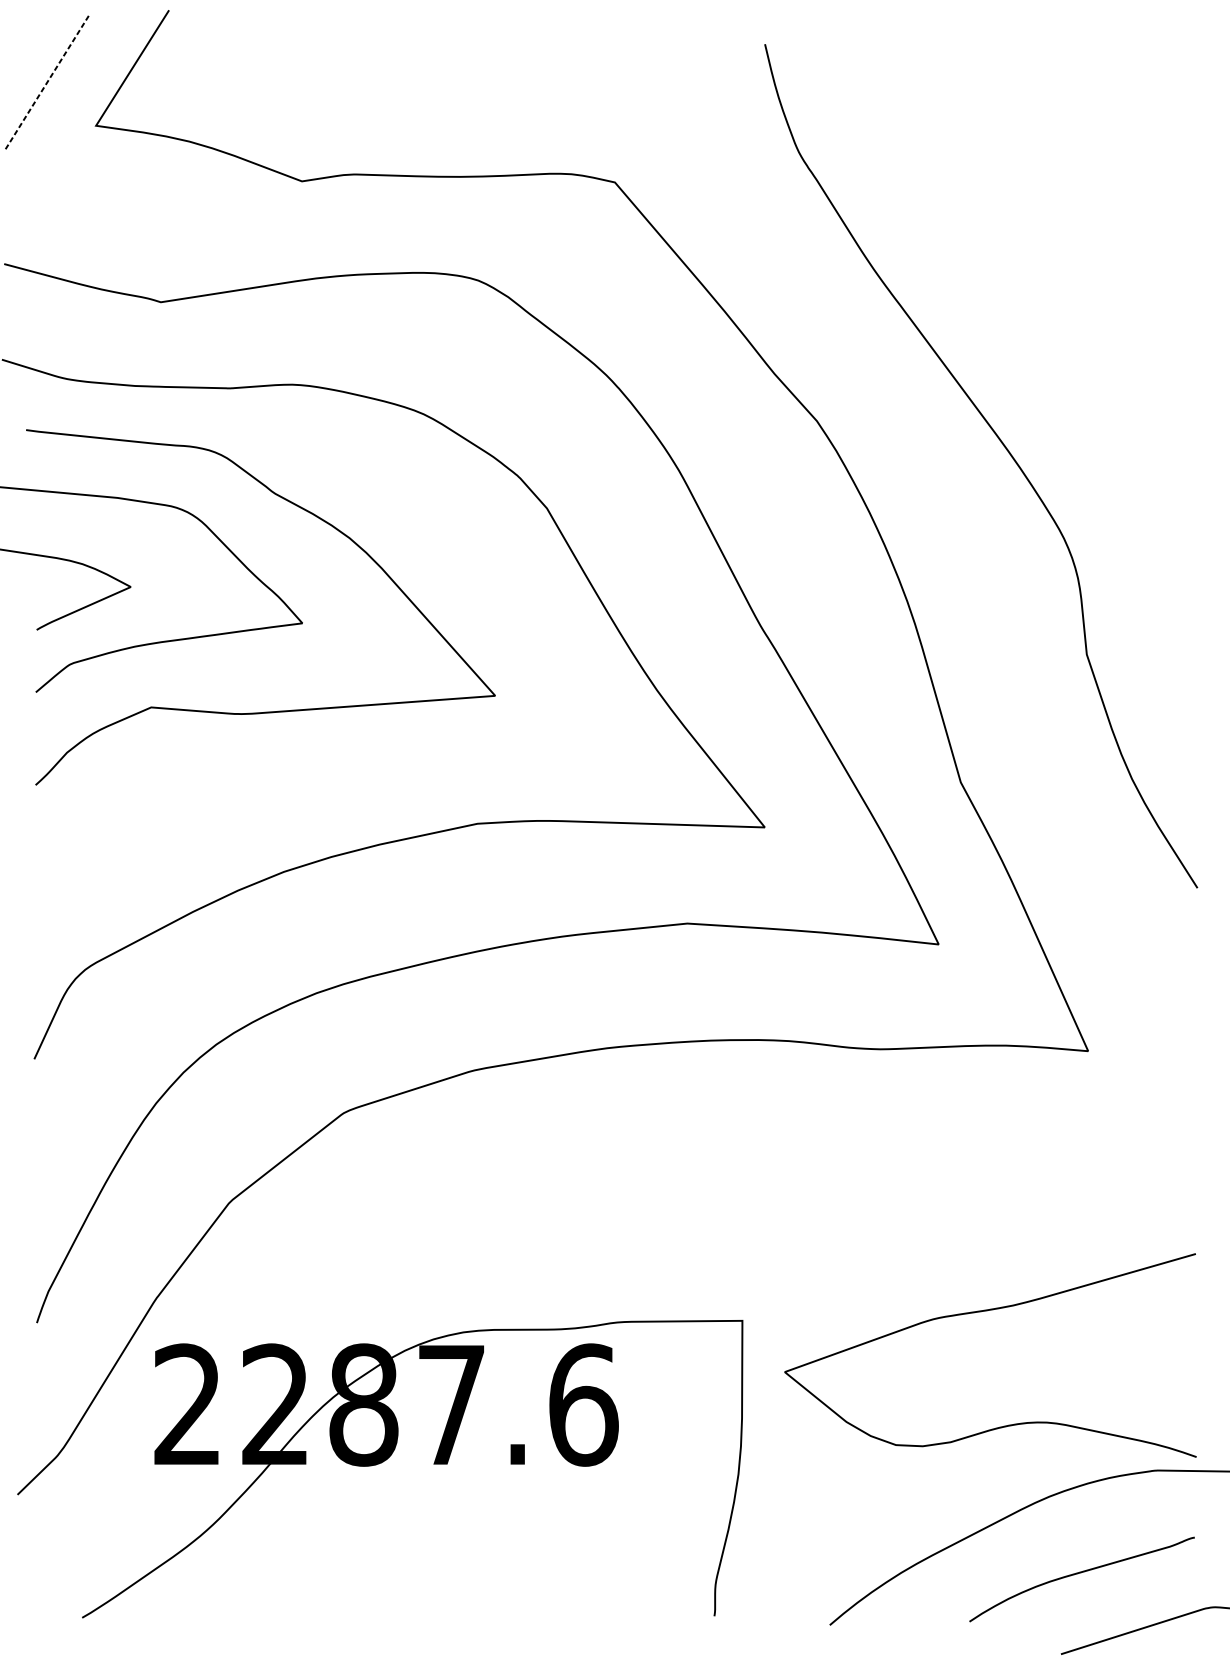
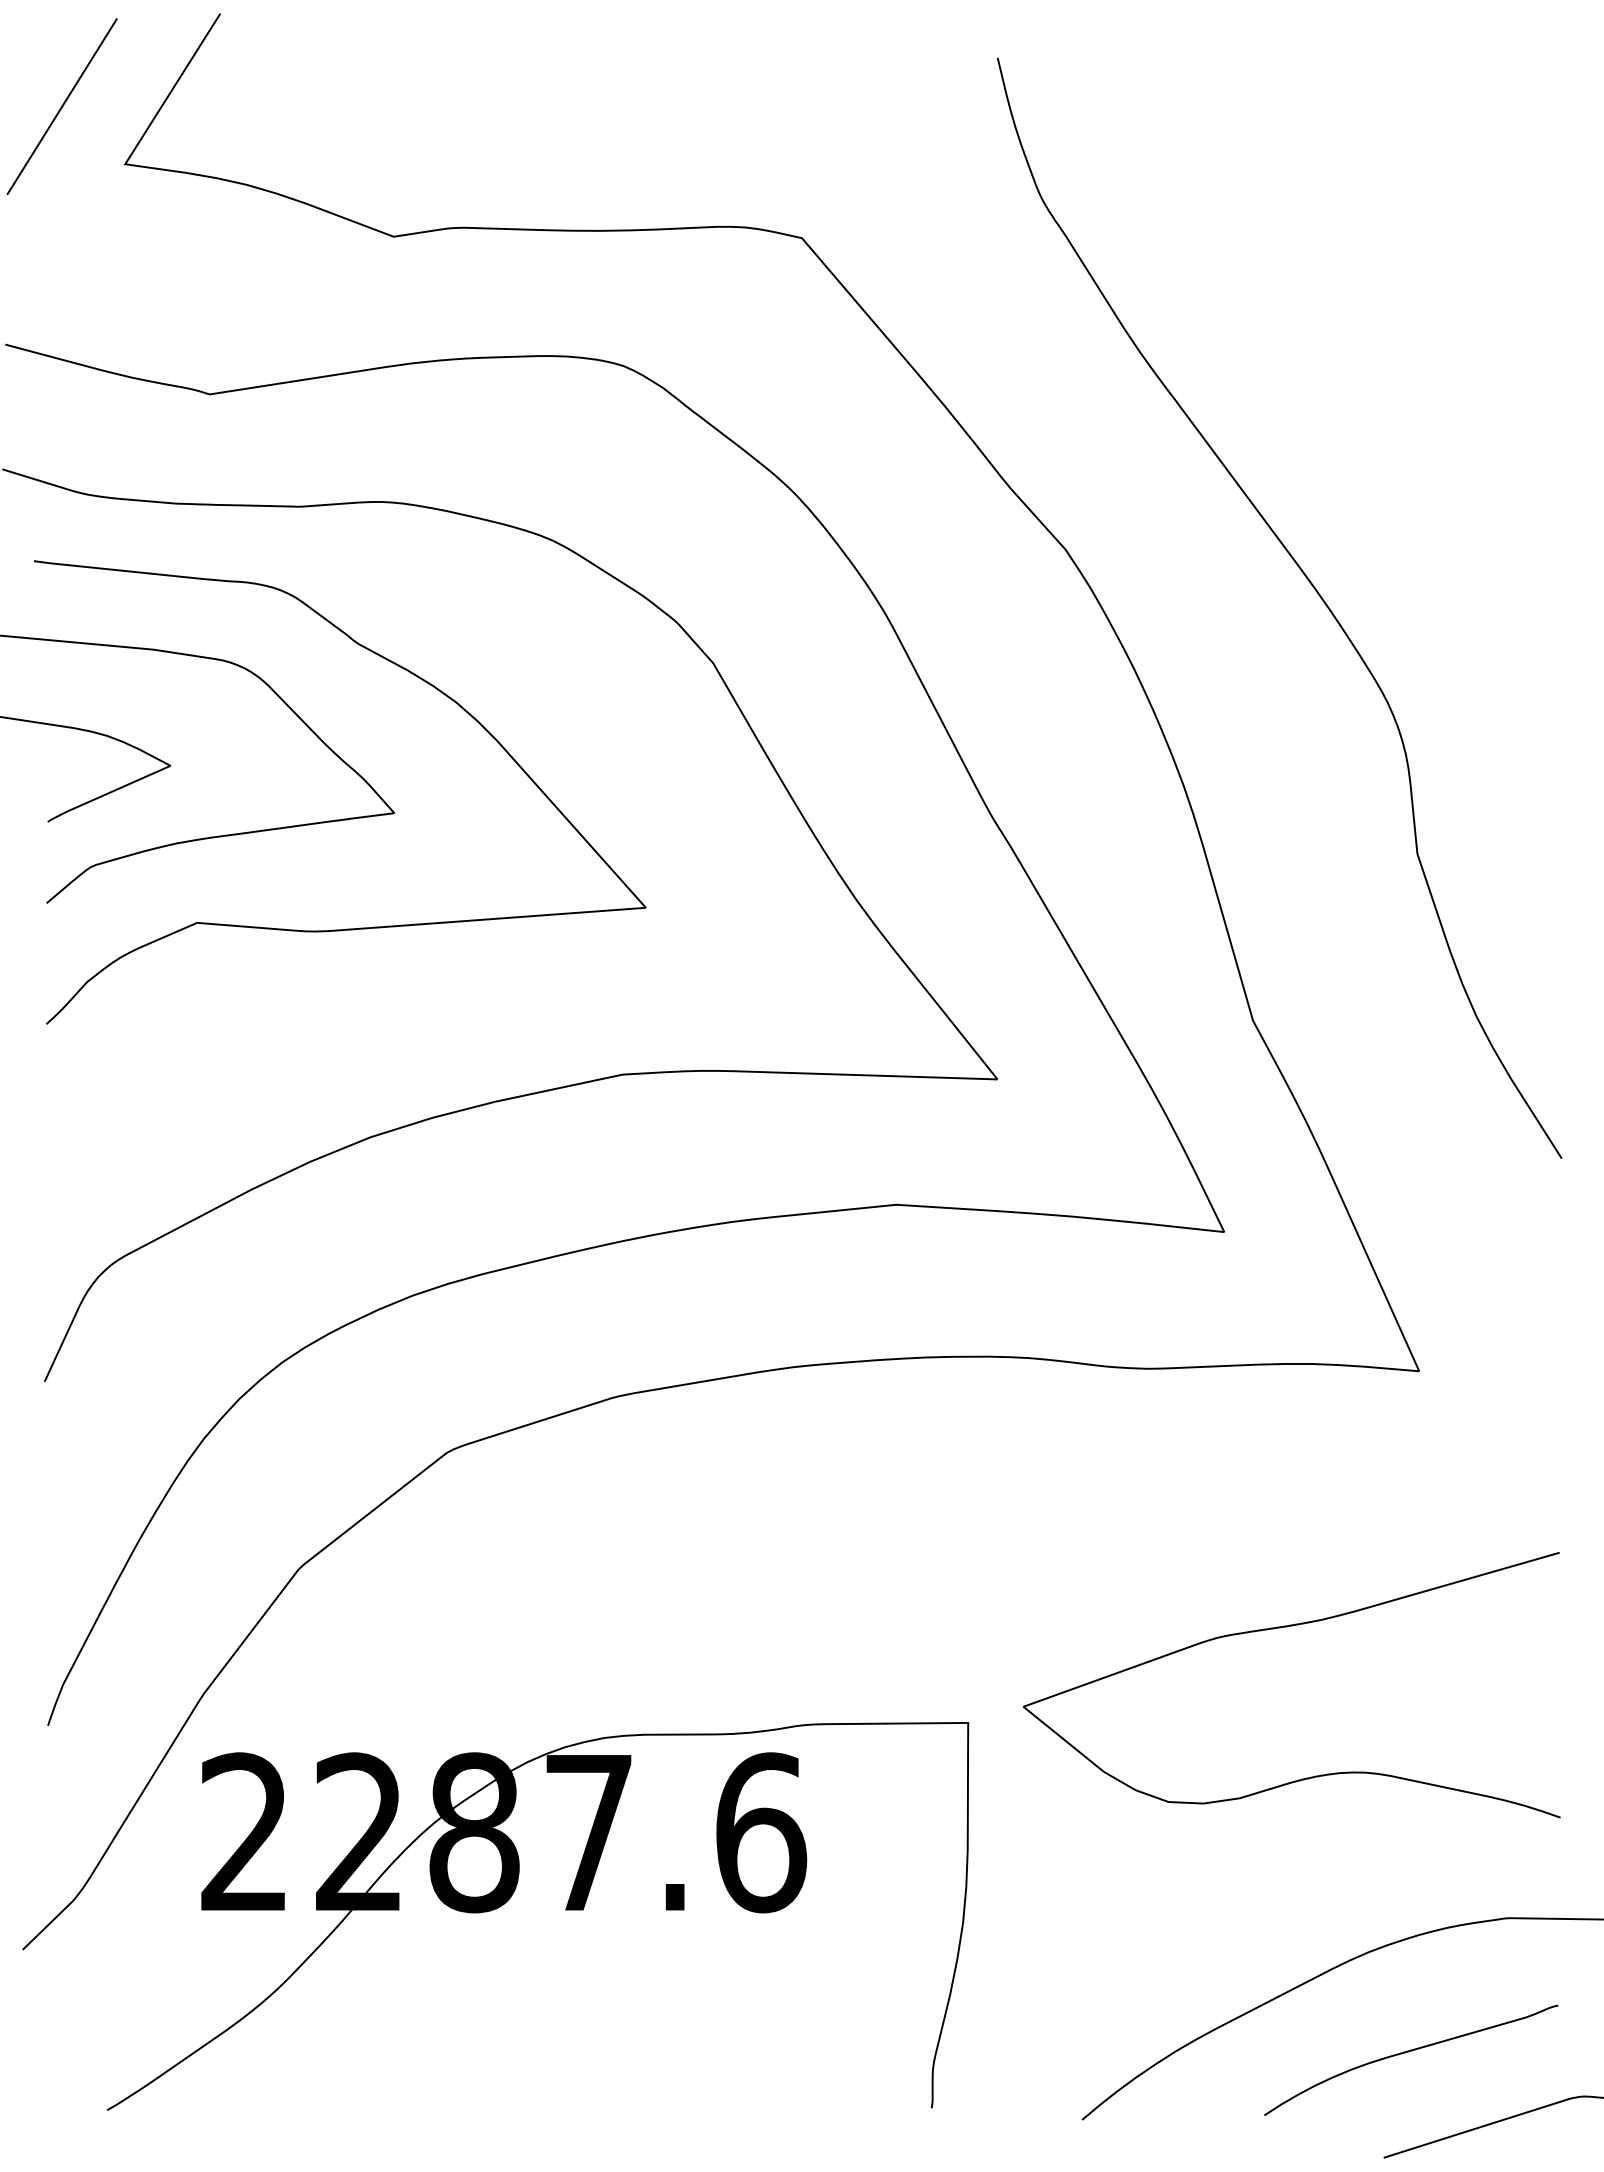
line: (48, 81) -> (62, 106), dashed -> solid
curve: (981, 1312) -> (1280, 1628), moved

